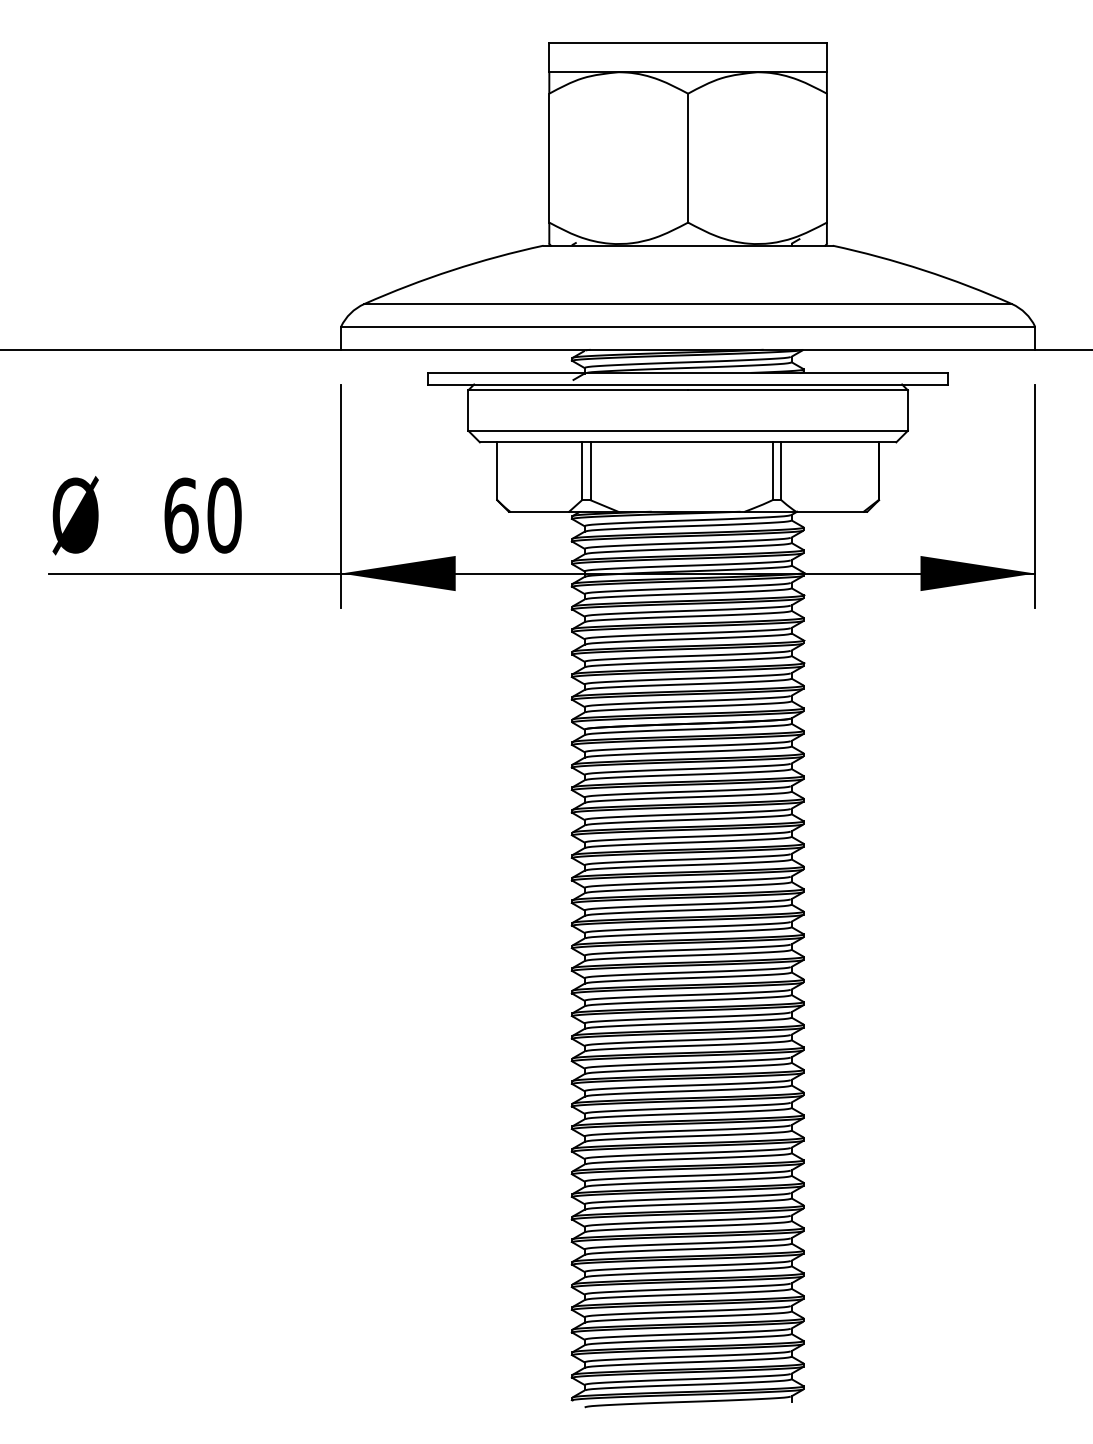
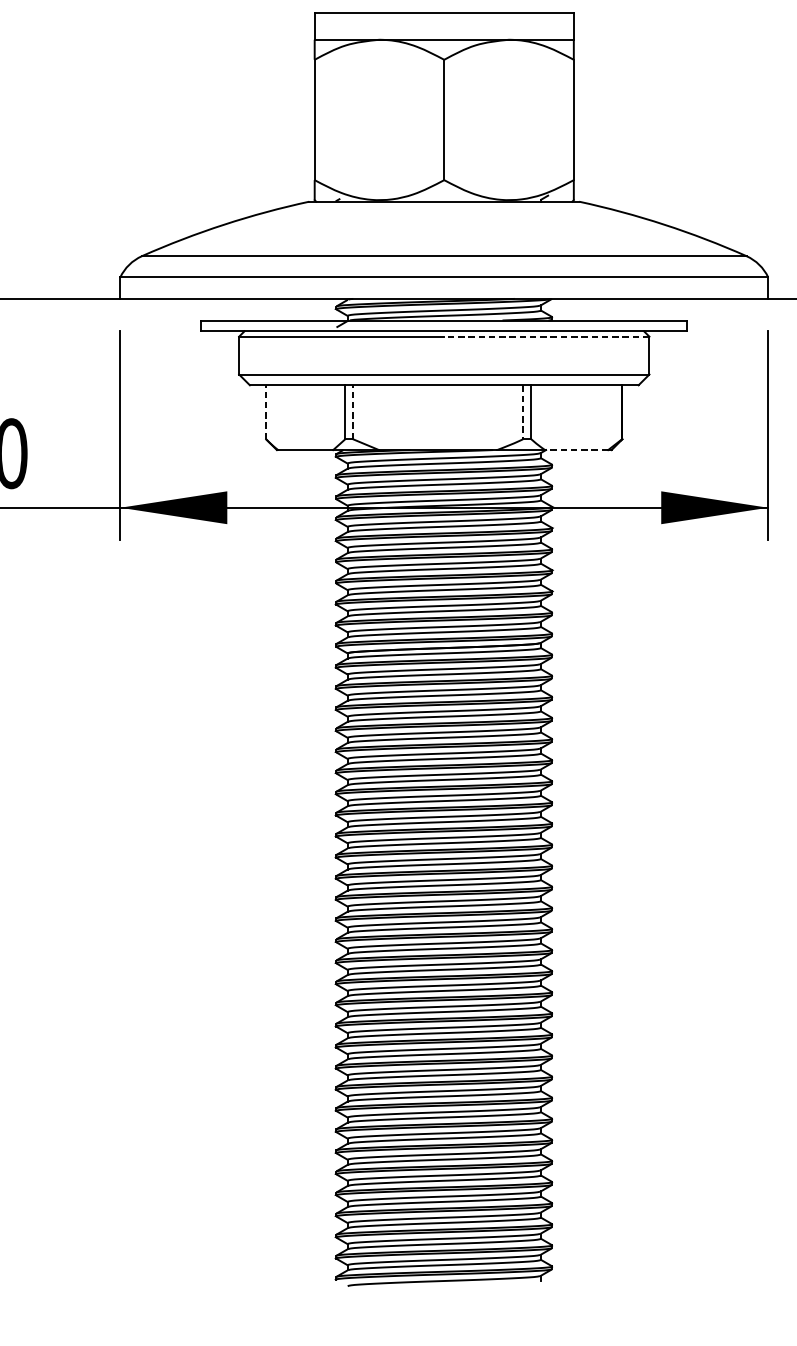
line: (798, 390) -> (547, 336), solid -> dashed
line: (497, 471) -> (266, 412), solid -> dashed
line: (590, 471) -> (353, 412), solid -> dashed
line: (772, 471) -> (523, 412), solid -> dashed
line: (829, 511) -> (576, 449), solid -> dashed

